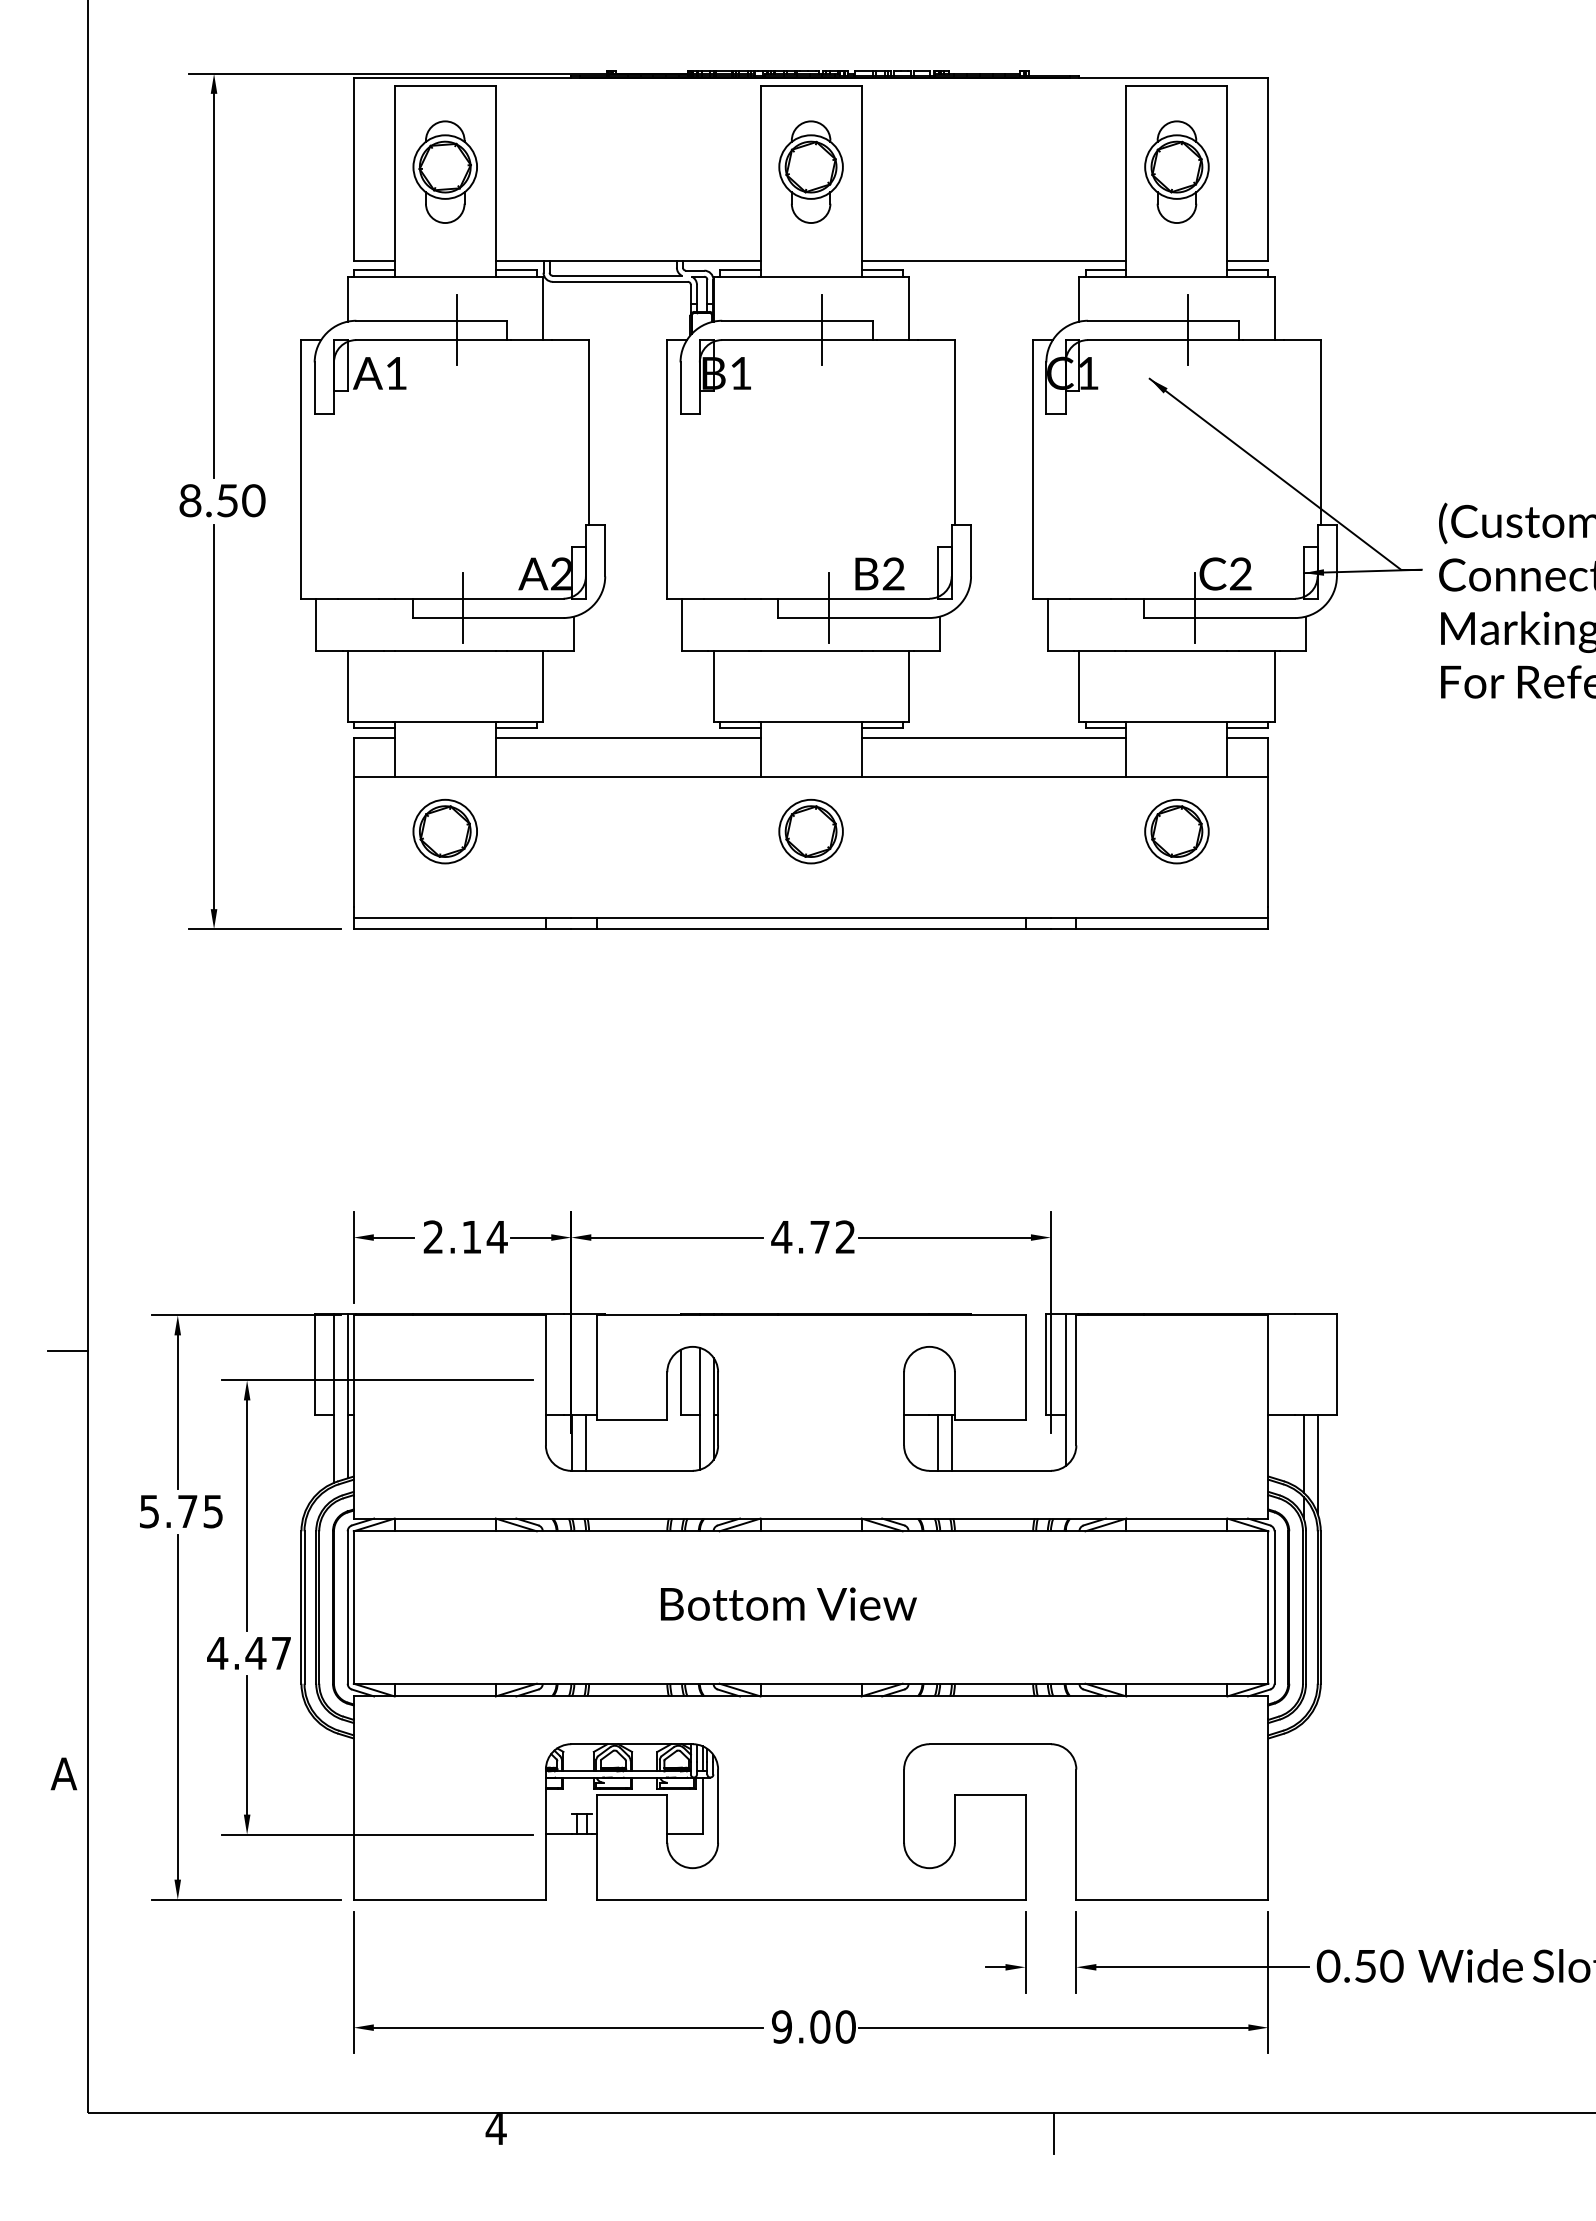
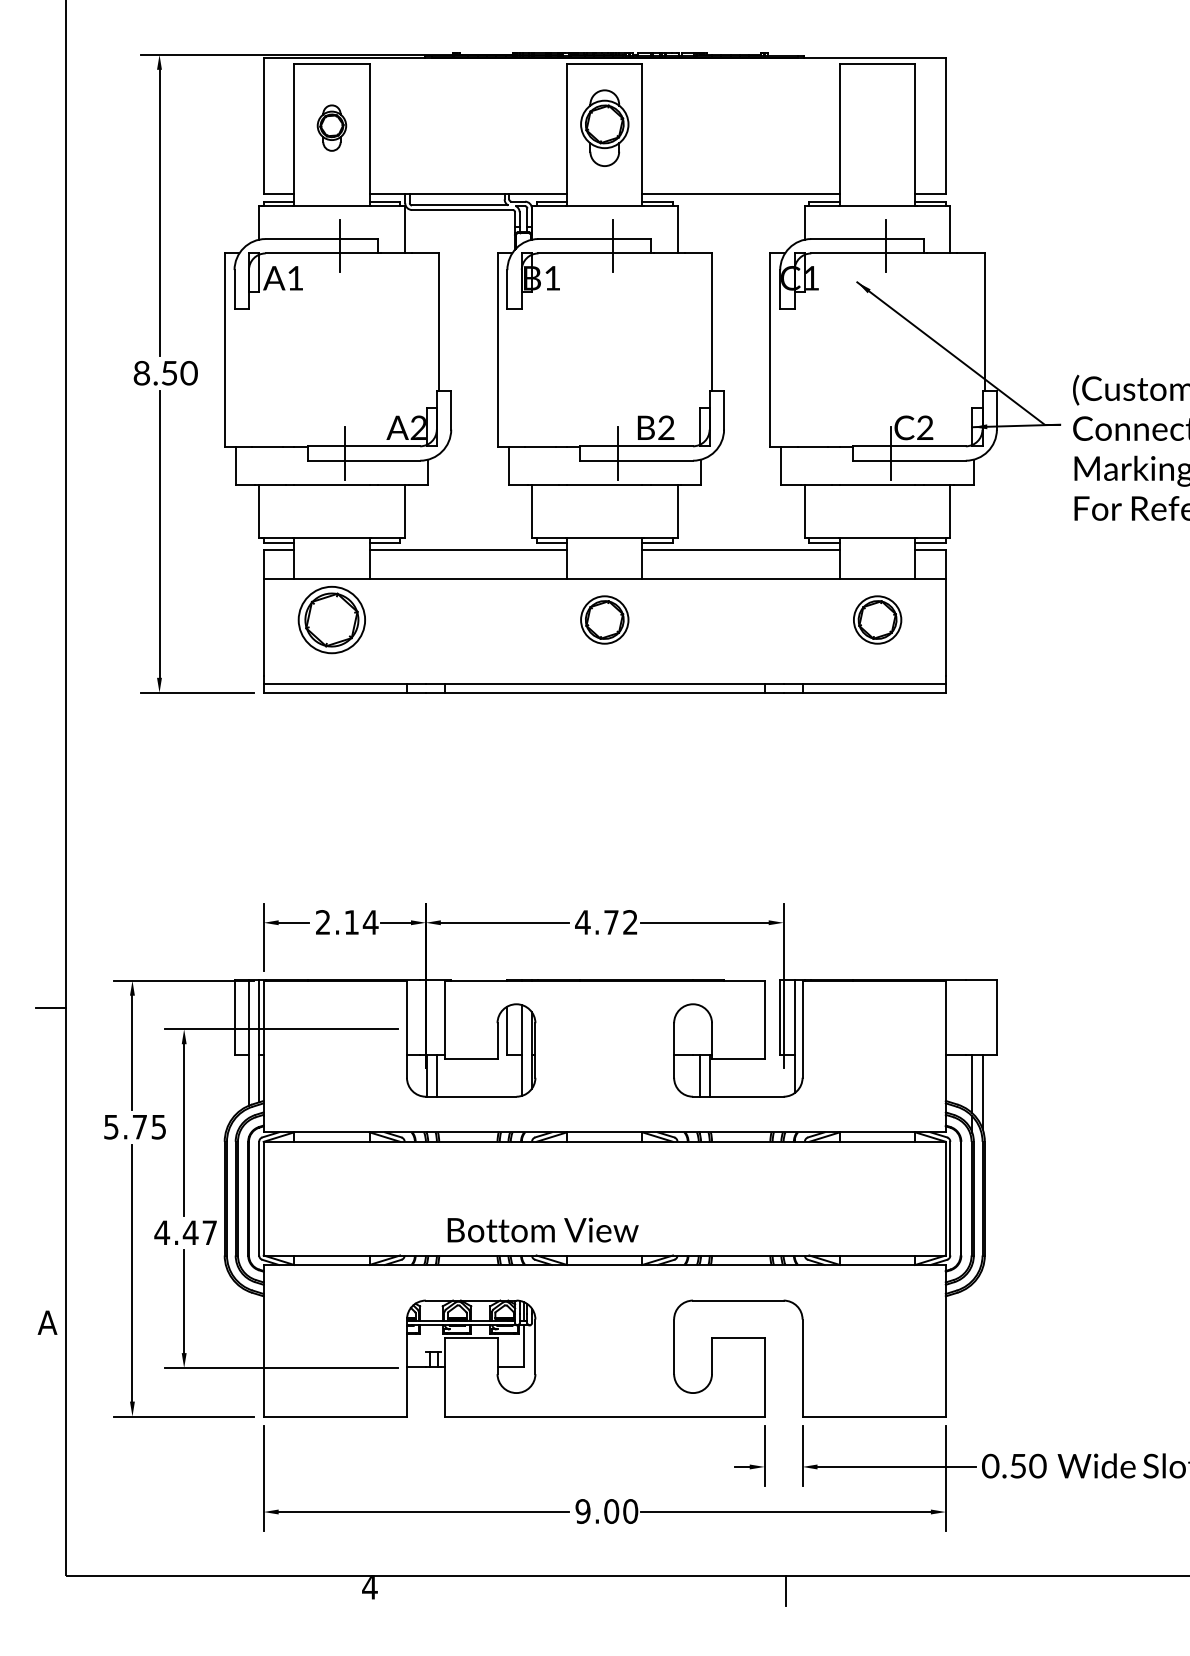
part: (444, 171) -> (331, 127), size x0.6
part: (1176, 171) -> (877, 127), removed
part: (444, 830) -> (331, 619), size x1.4
text: (787, 1603) -> (542, 1229), moved

